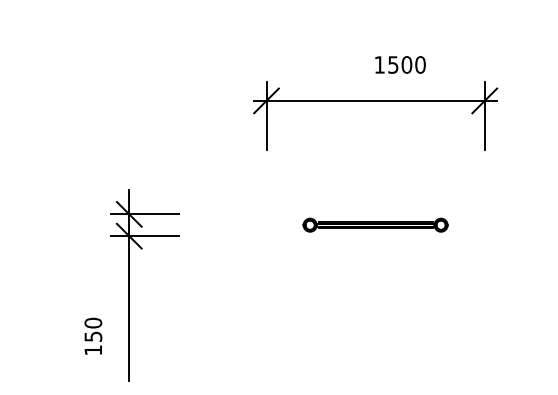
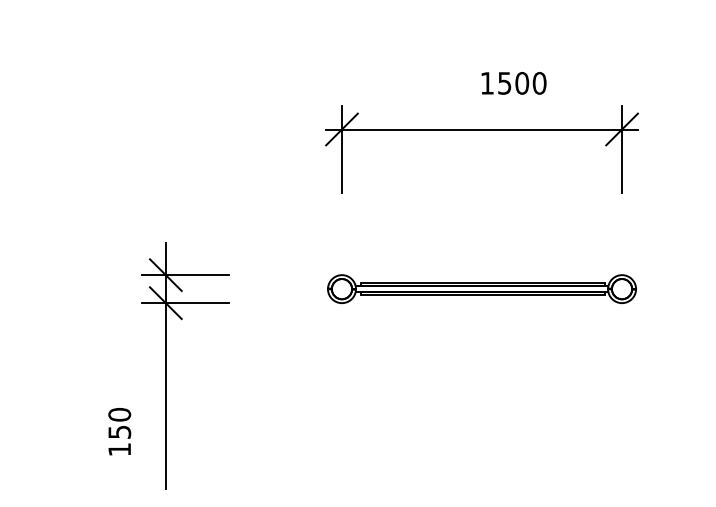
part: (375, 224) -> (481, 288), size x1.67

